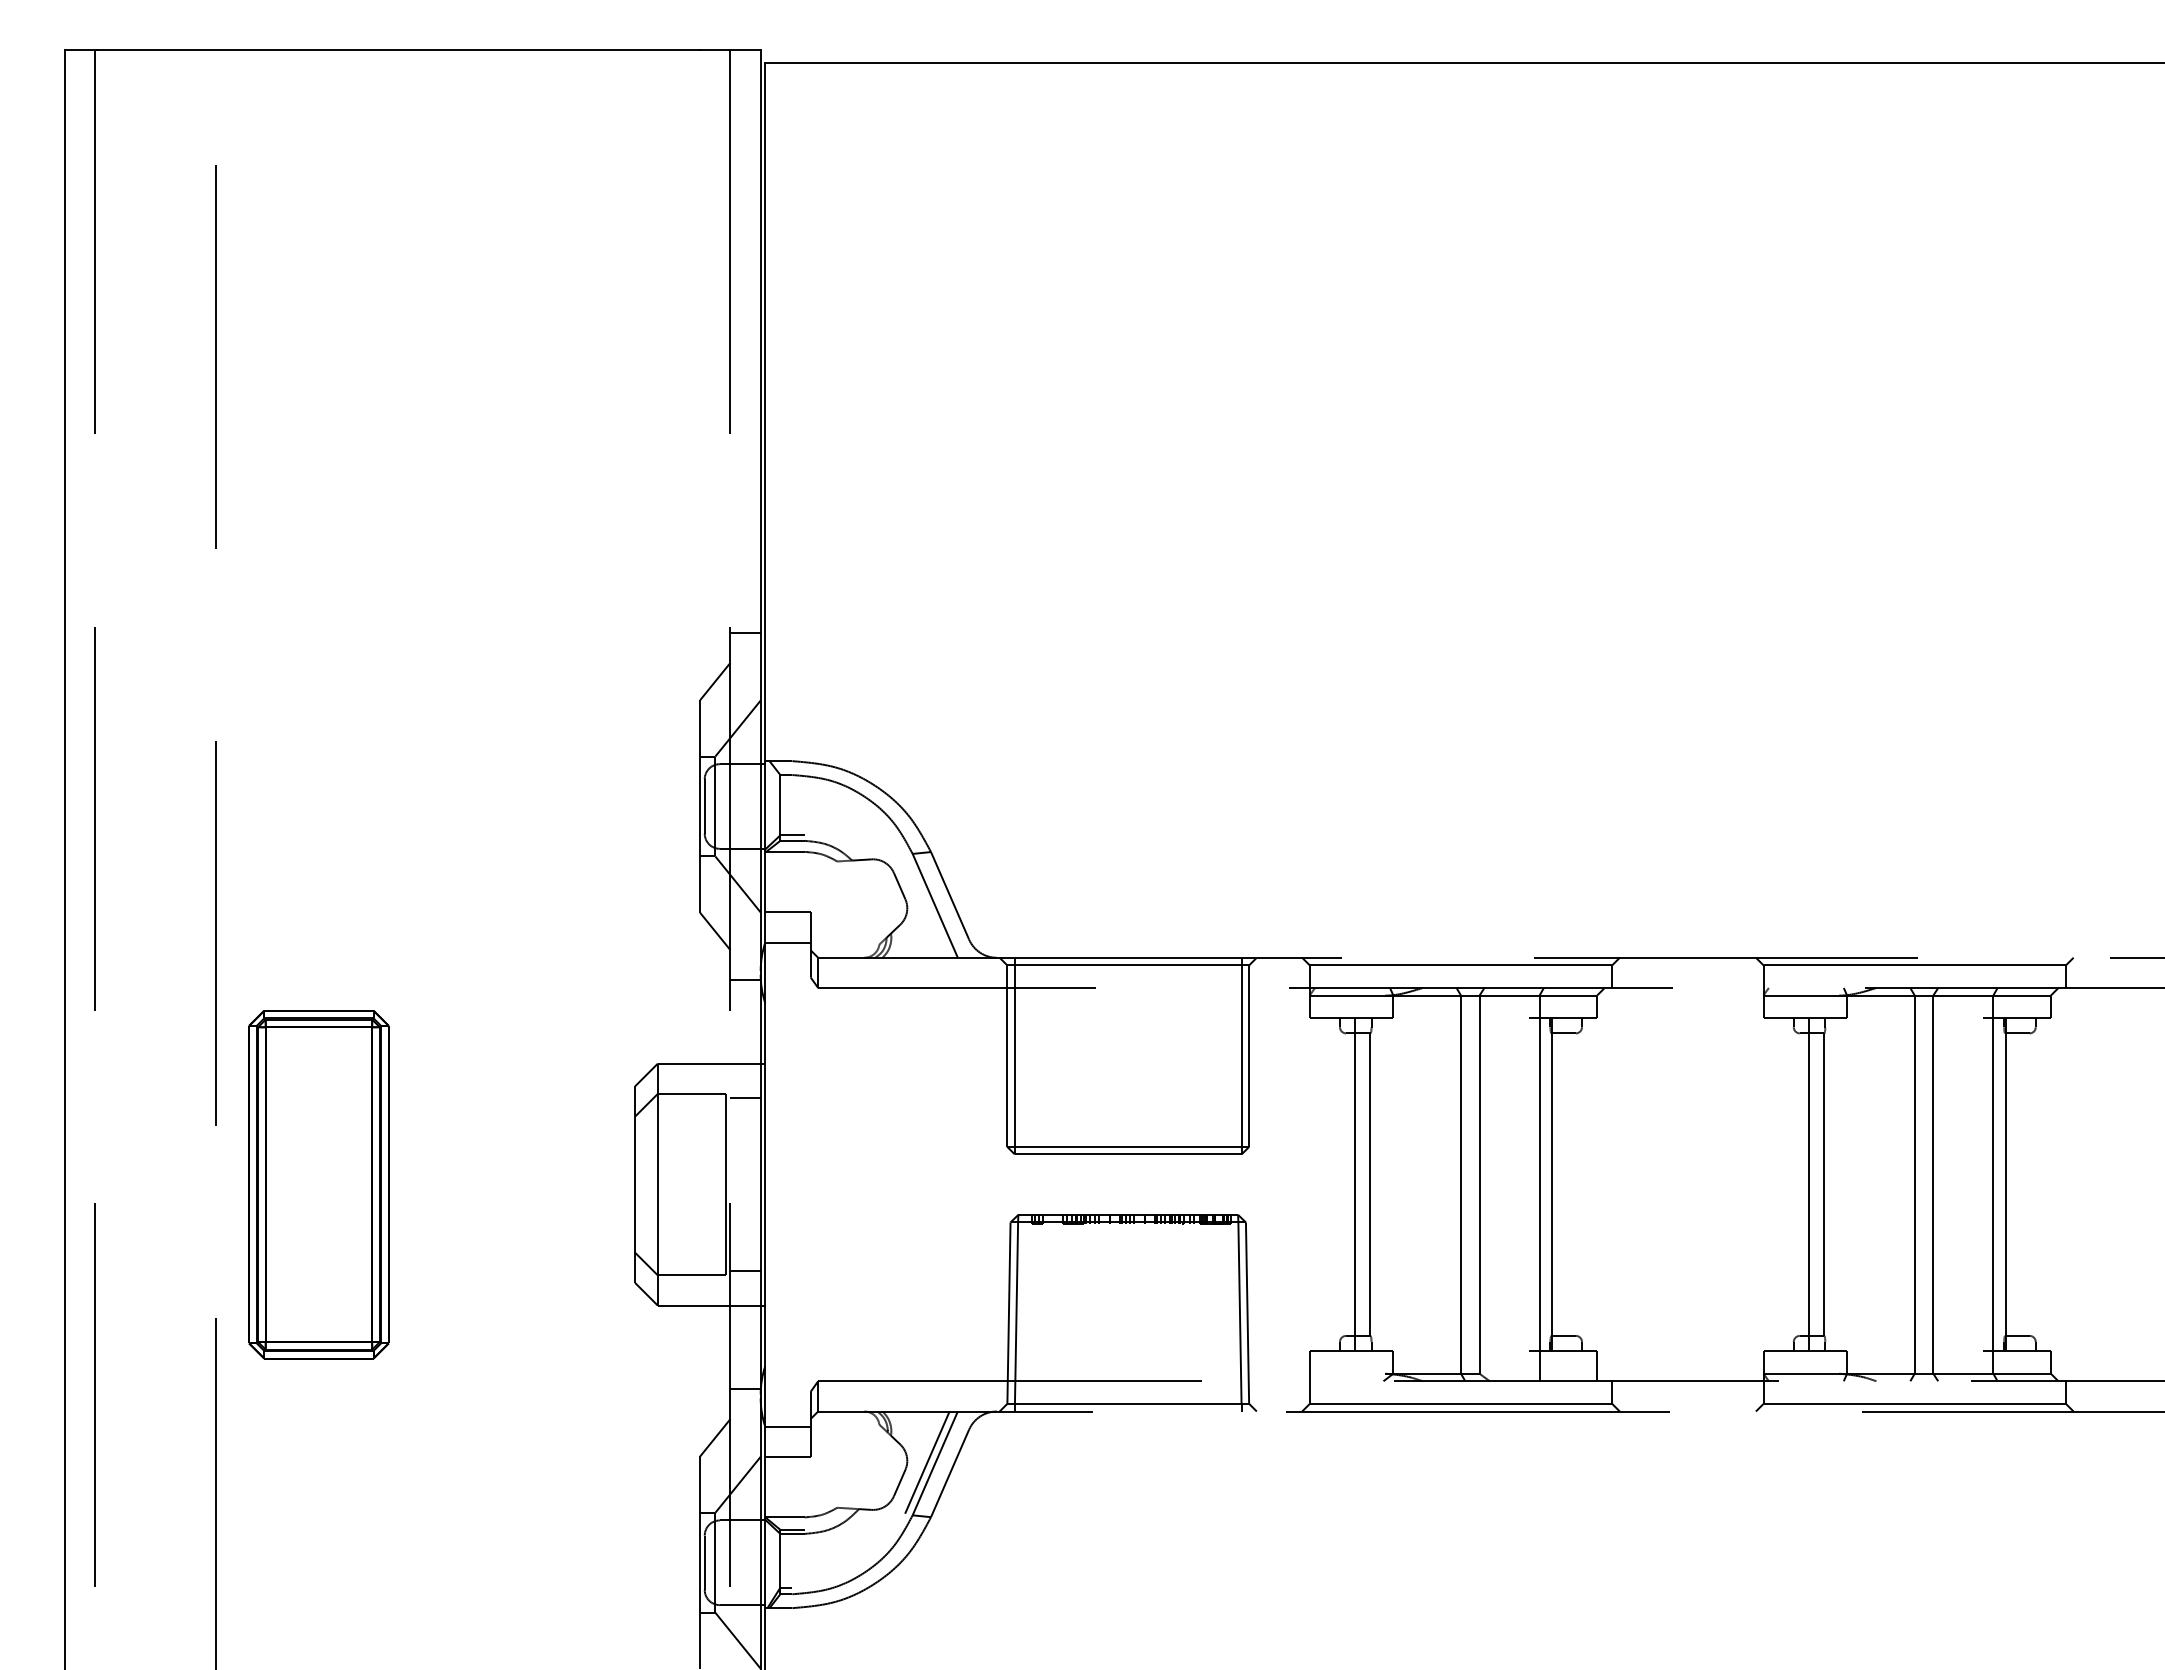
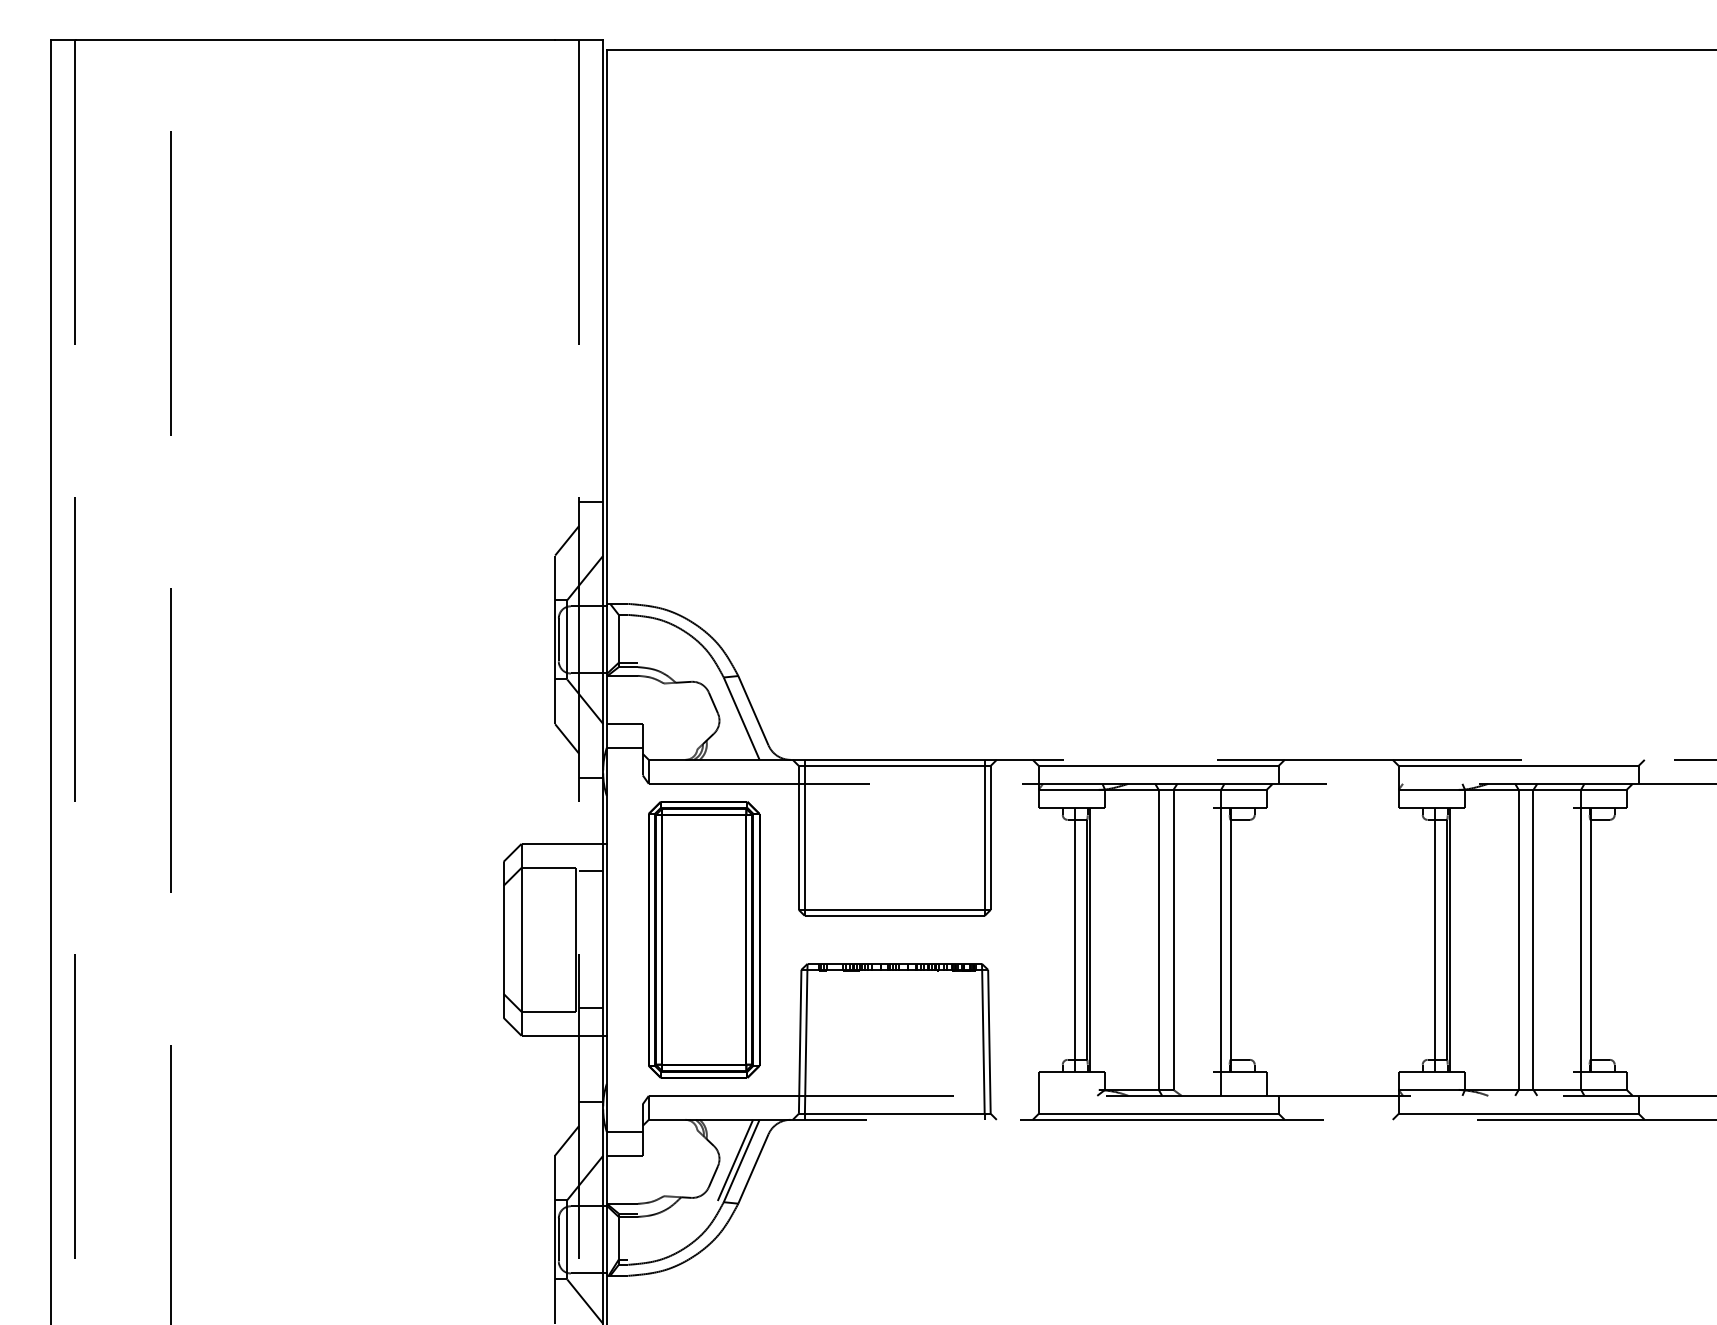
part: (318, 1184) -> (703, 939), moved
line: (1374, 1184) -> (1090, 939), added
line: (1828, 1184) -> (1450, 939), added

